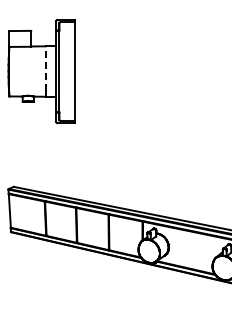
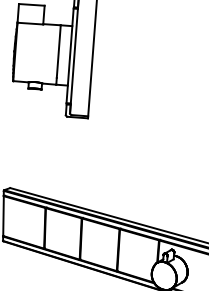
line: (46, 68) -> (59, 51), dashed -> solid

